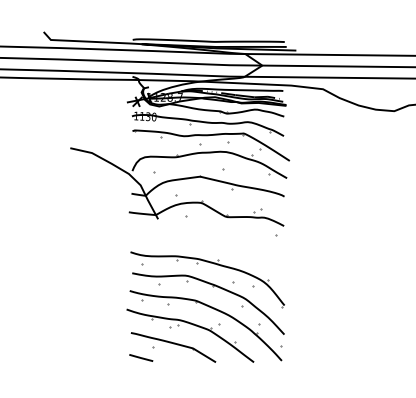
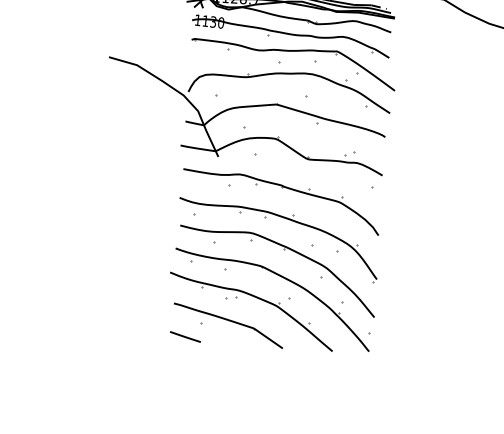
part: (208, 241) -> (282, 189), added

